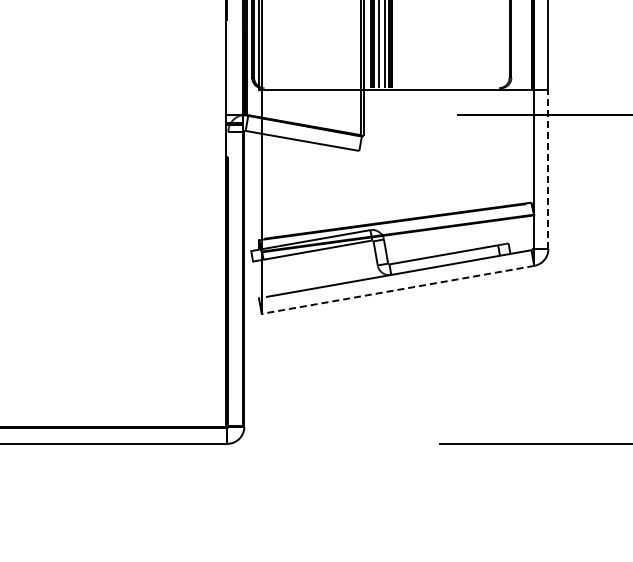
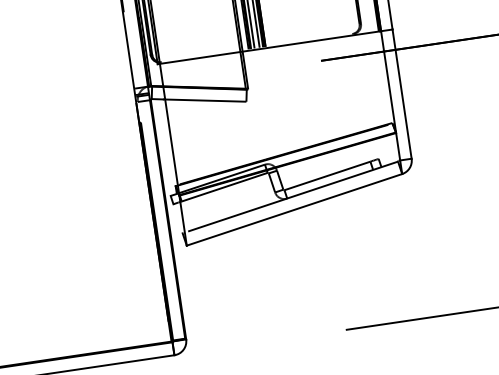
line: (548, 169) -> (402, 94), dashed -> solid
line: (397, 289) -> (294, 209), dashed -> solid

